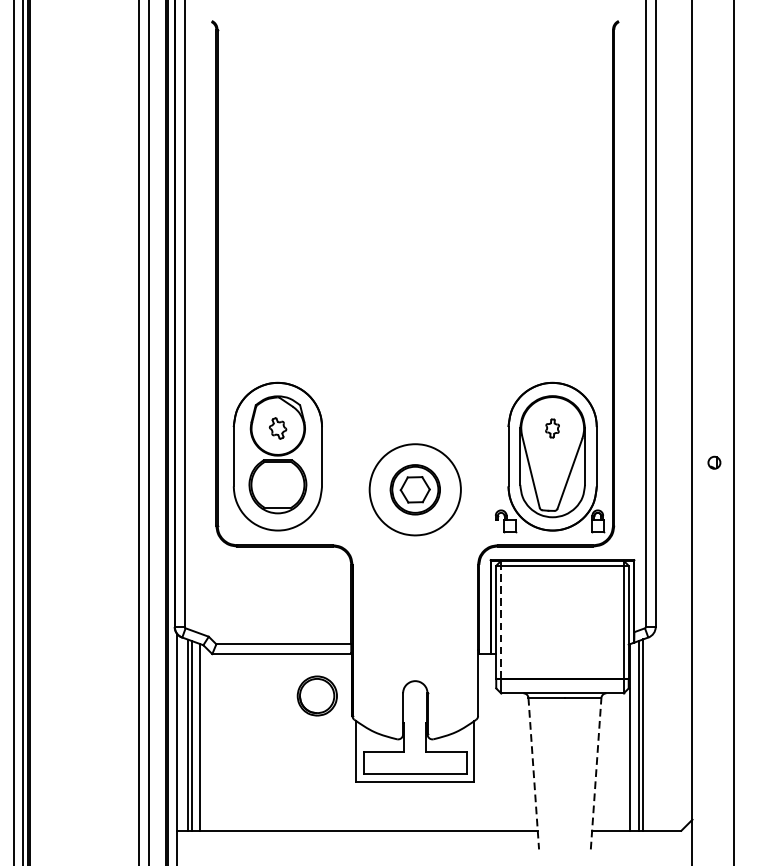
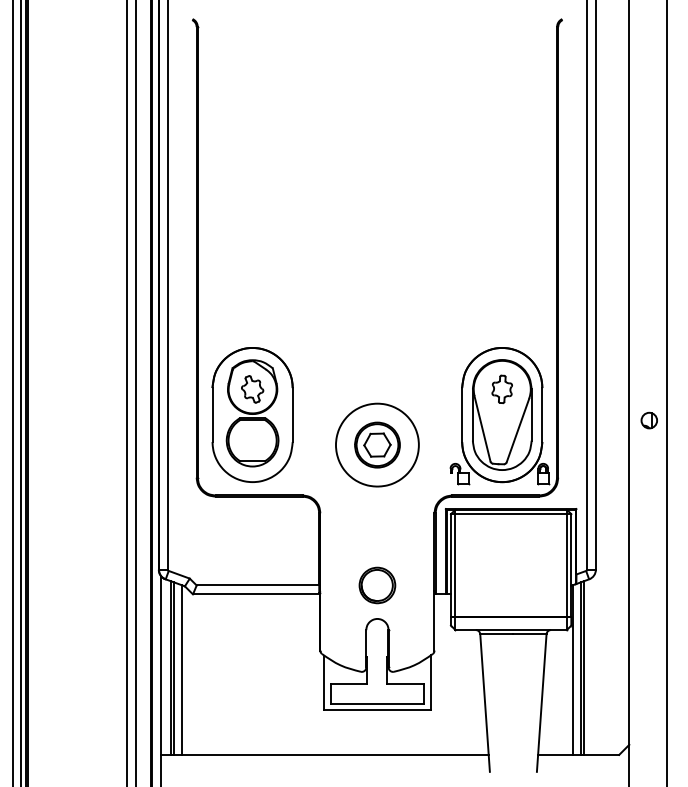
part: (277, 428) -> (252, 389), size x1.43
part: (551, 428) -> (501, 389), size x1.67
part: (713, 462) -> (648, 420), size x1.43
line: (501, 621) -> (455, 564), dashed -> solid
part: (317, 696) -> (377, 585), moved
line: (534, 774) -> (485, 703), dashed -> solid
line: (595, 774) -> (541, 703), dashed -> solid

